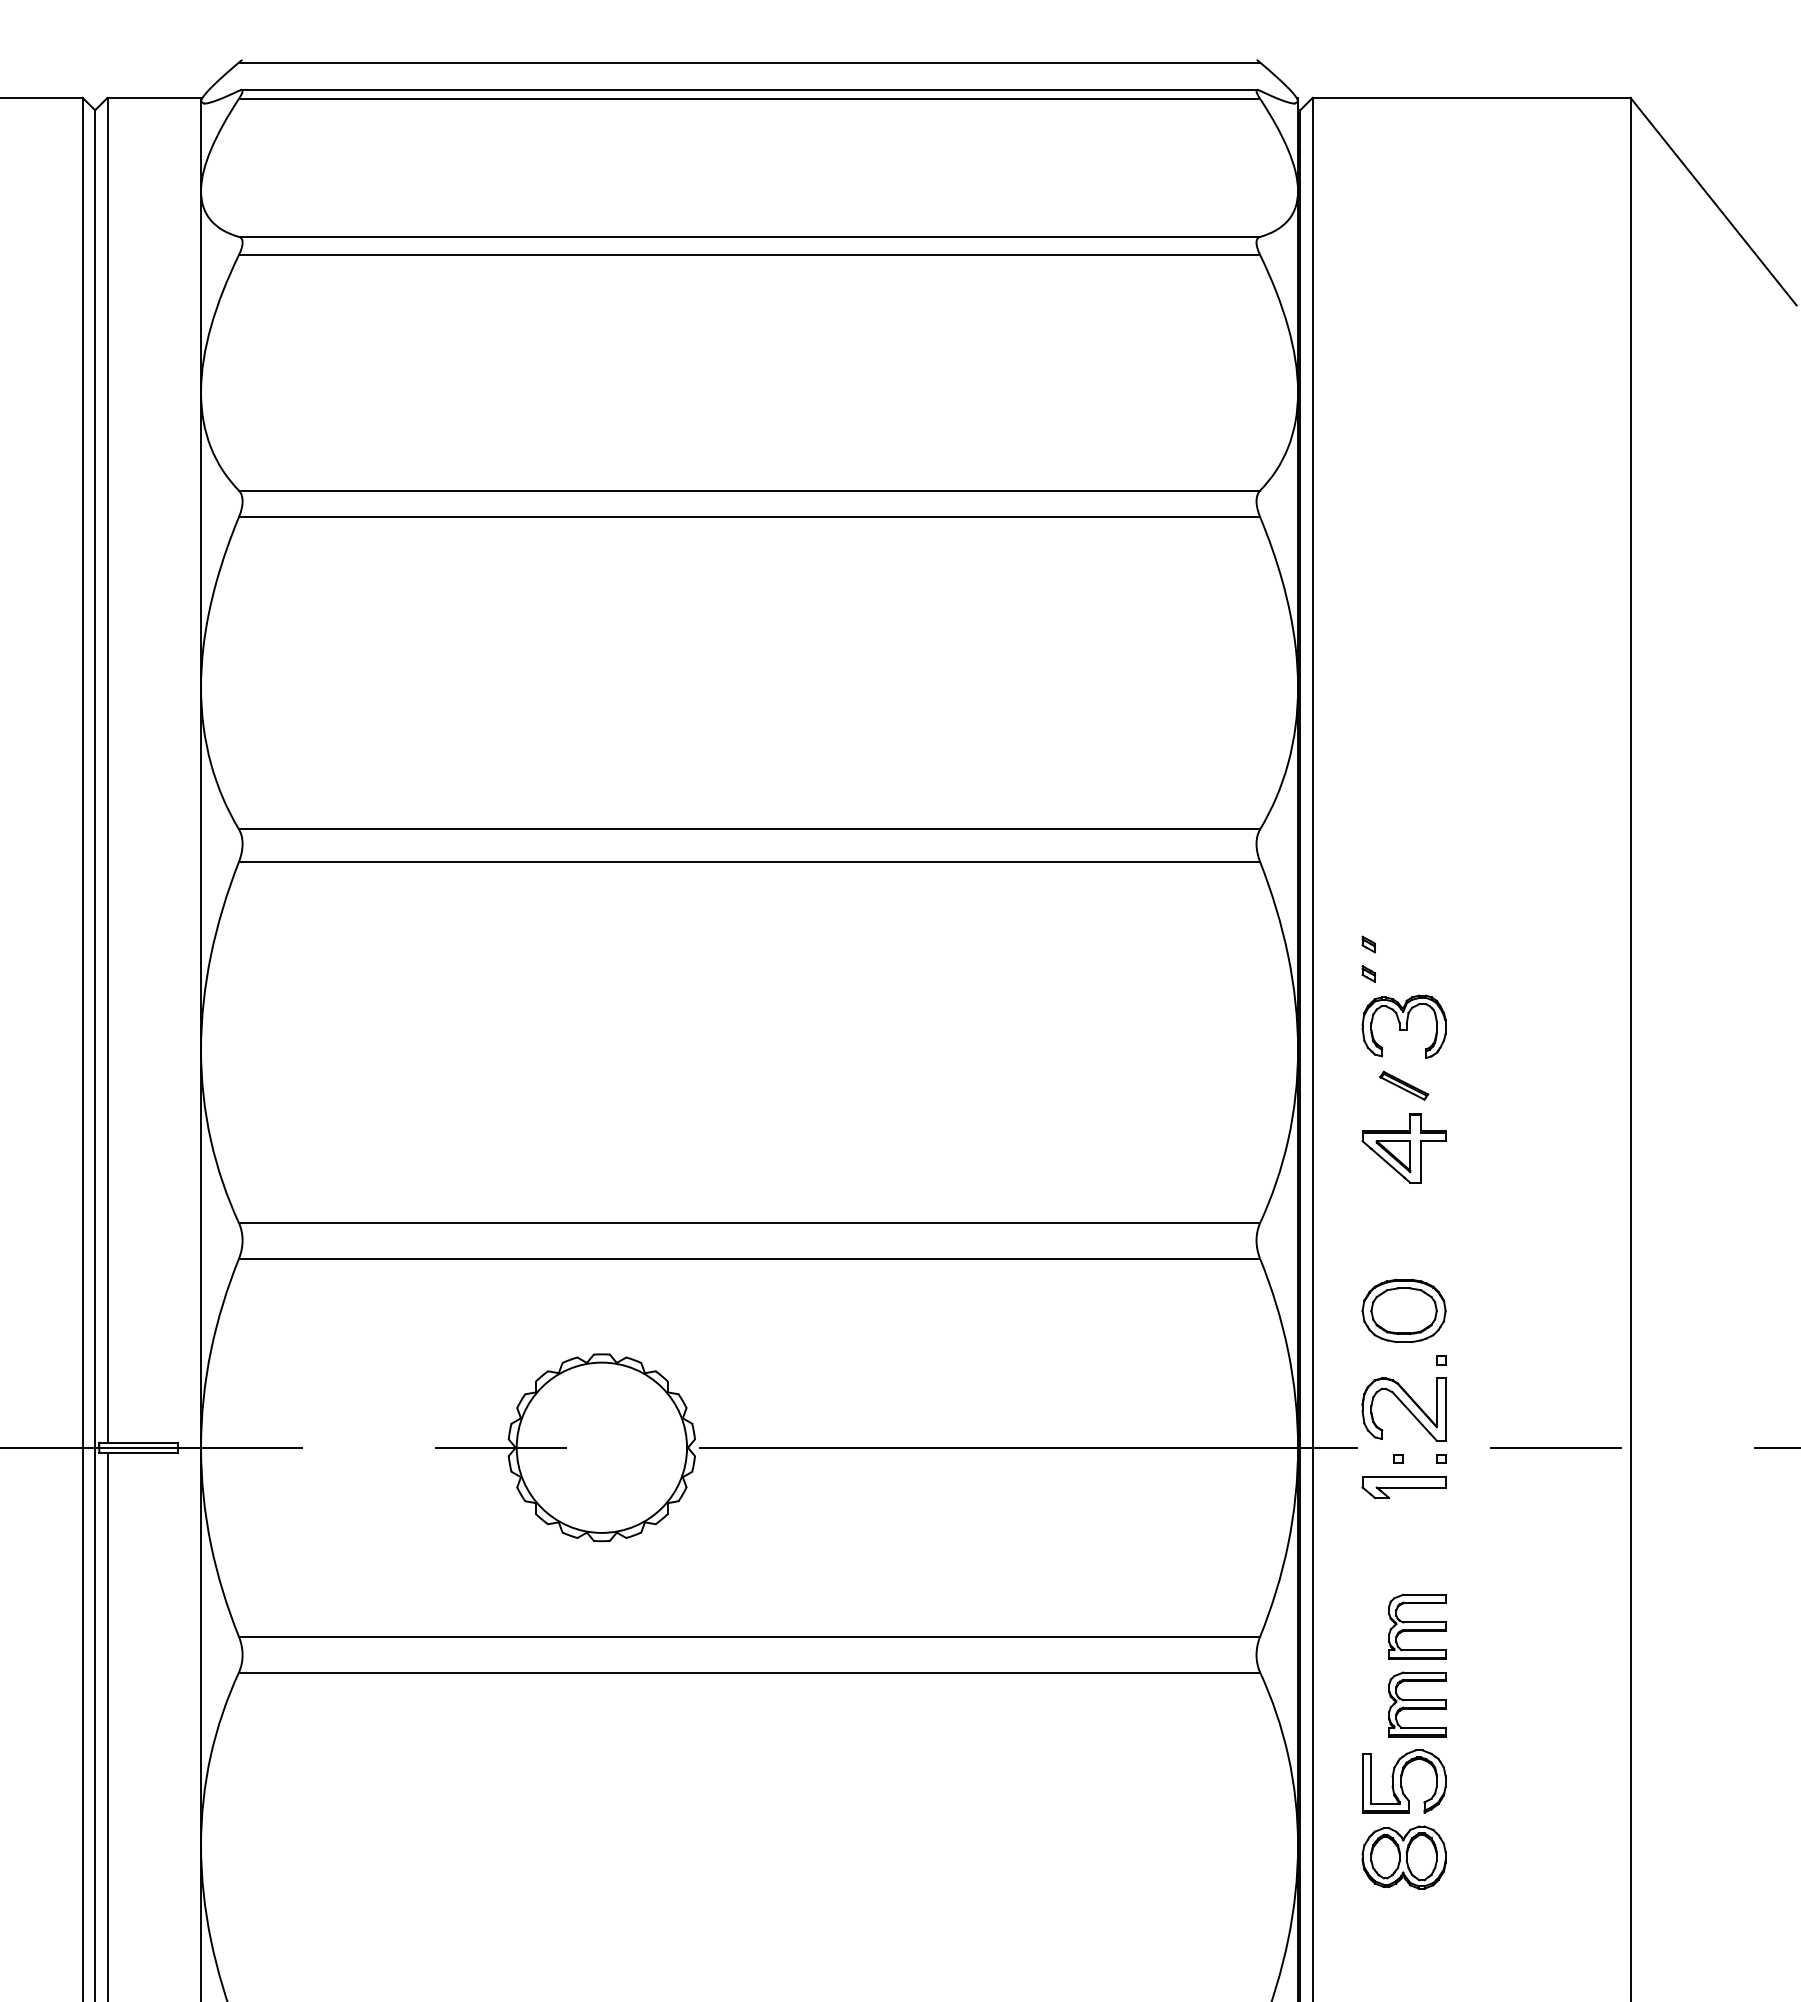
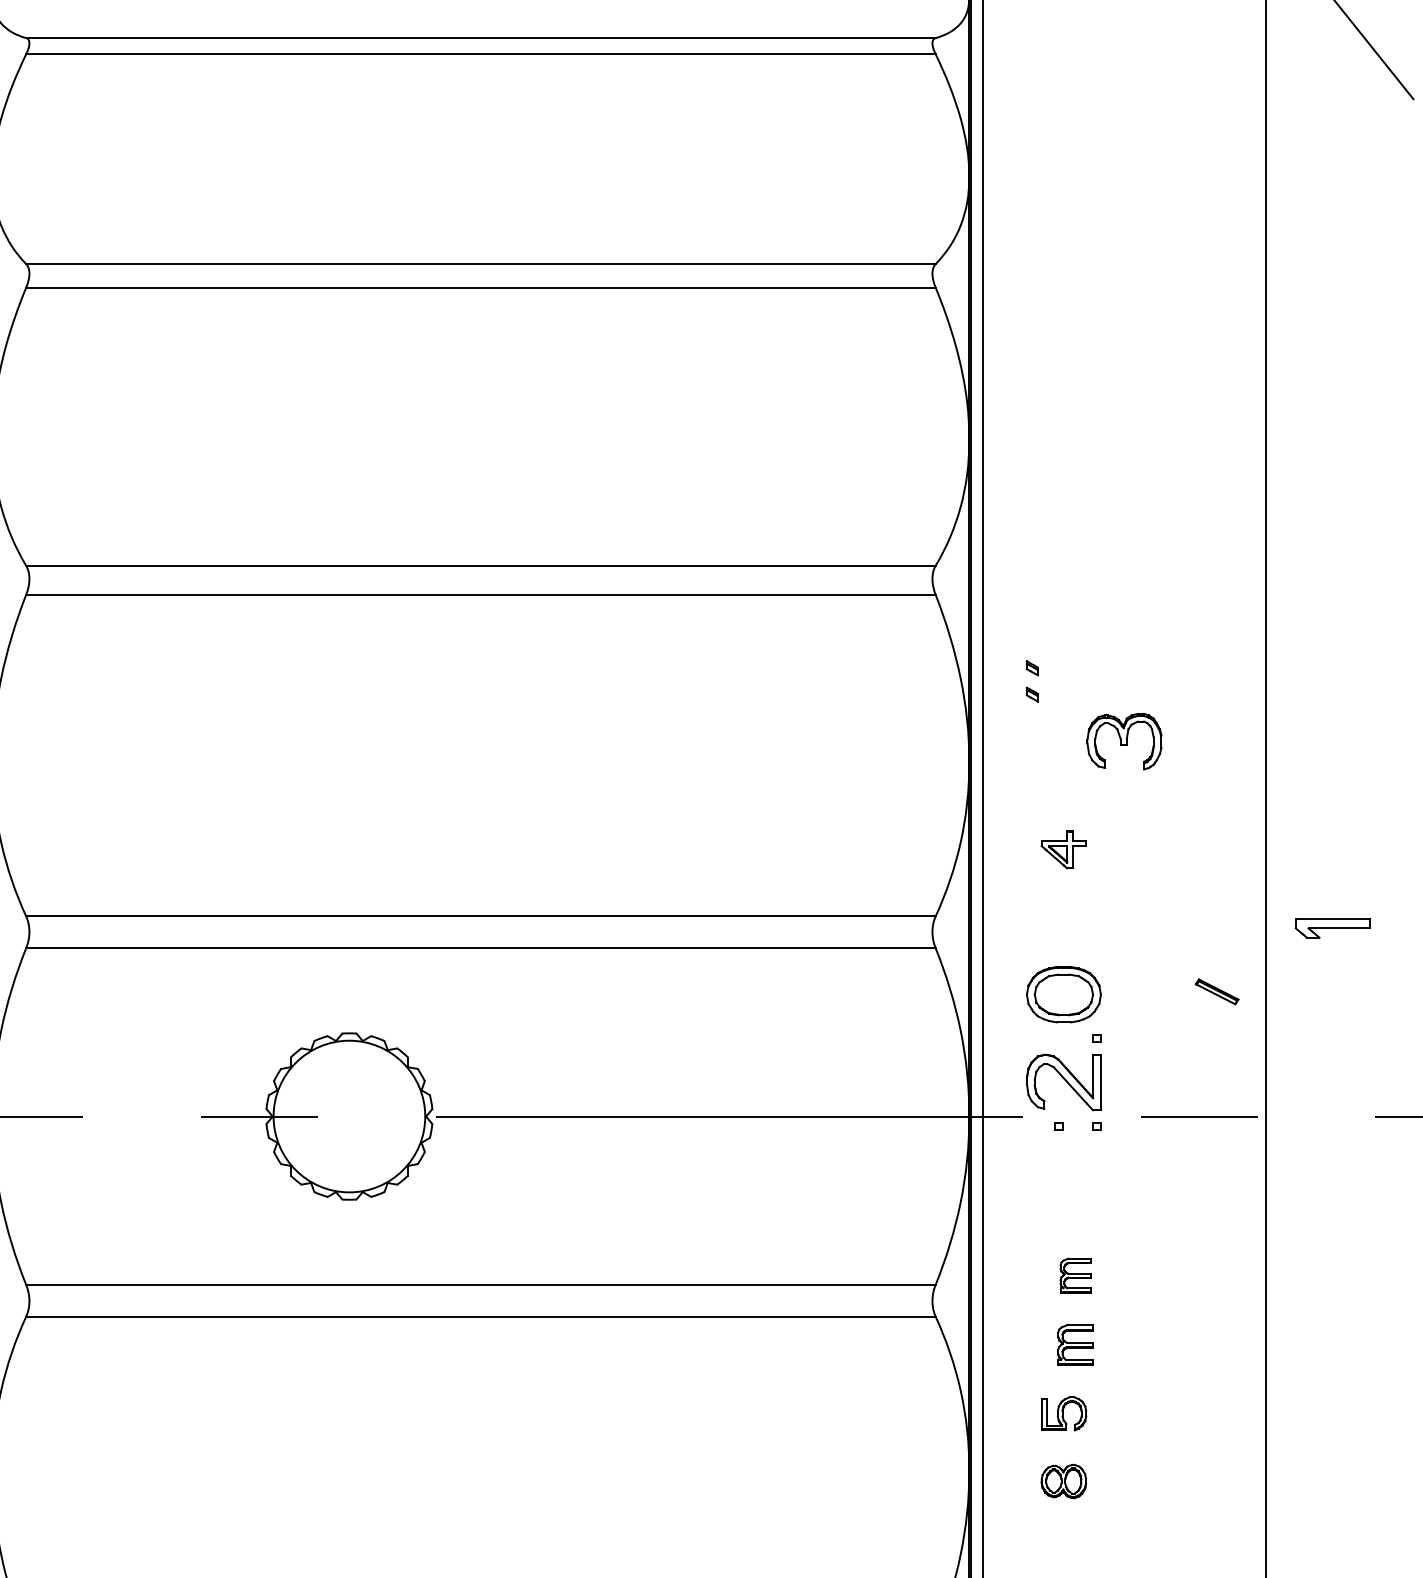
part: (1403, 1026) -> (1123, 741), moved
part: (1404, 1085) -> (1217, 991), moved
part: (1403, 1148) -> (1063, 850), size x0.6
part: (1403, 1487) -> (1332, 928), moved
part: (1417, 1626) -> (1075, 1275), size x0.6
part: (1417, 1704) -> (1075, 1345), size x0.7
part: (1404, 1781) -> (1064, 1413), size x0.6
part: (1403, 1857) -> (1063, 1481), size x0.6

